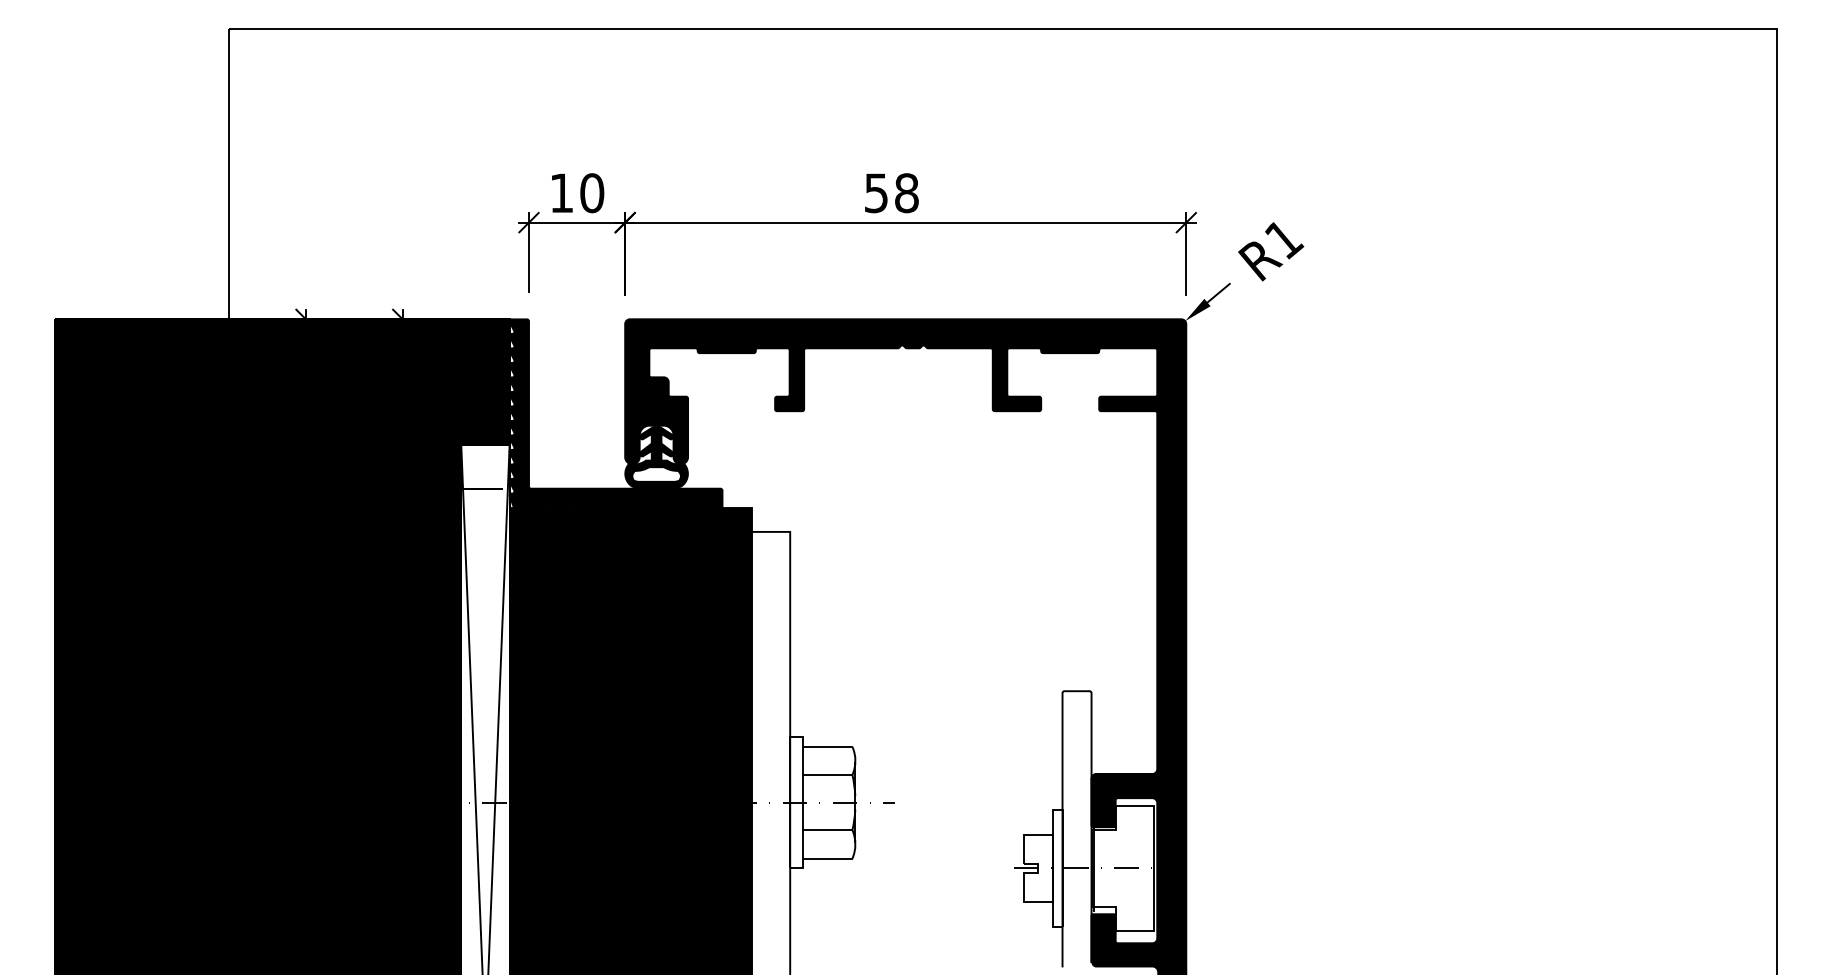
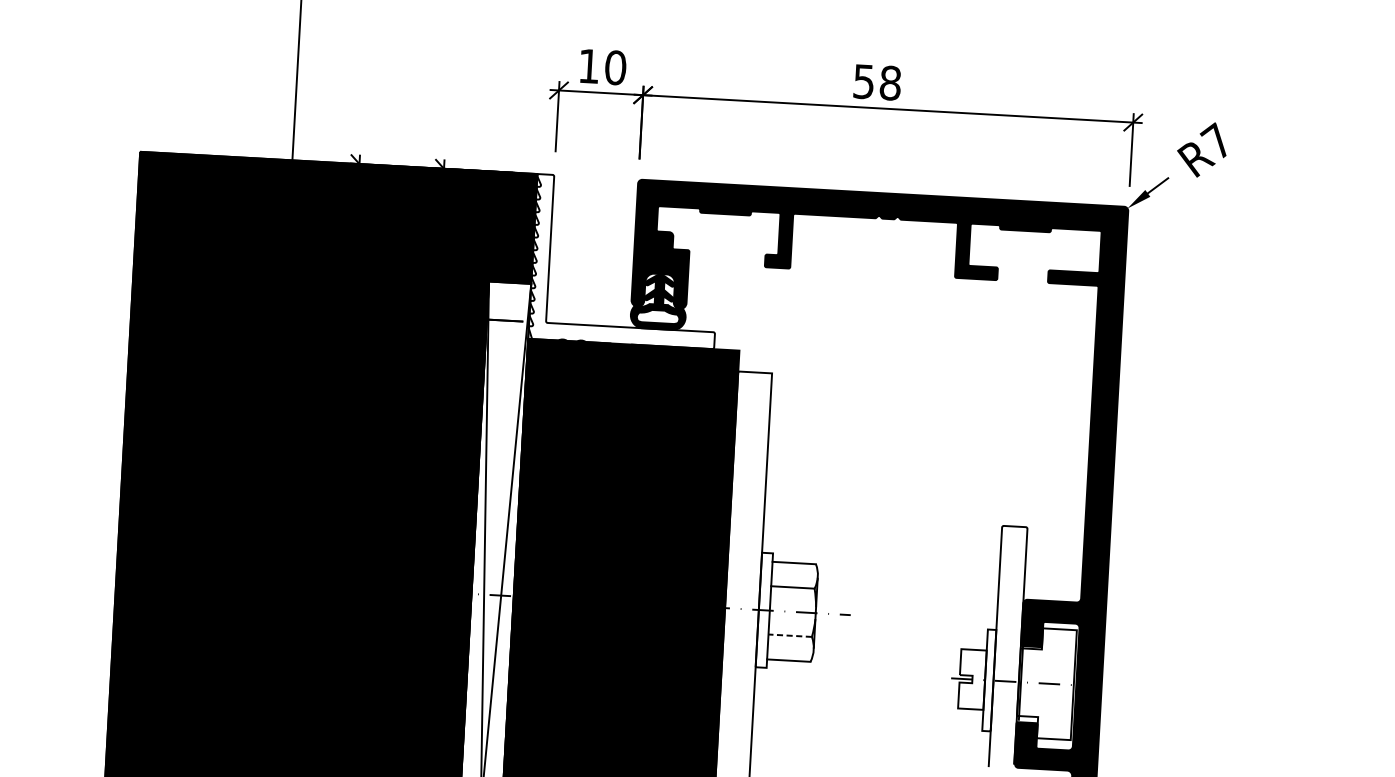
text: (1283, 238) -> (1217, 141), R1 -> R7
fill: (615, 461) -> (622, 303), removed
line: (827, 830) -> (790, 636), solid -> dashed

